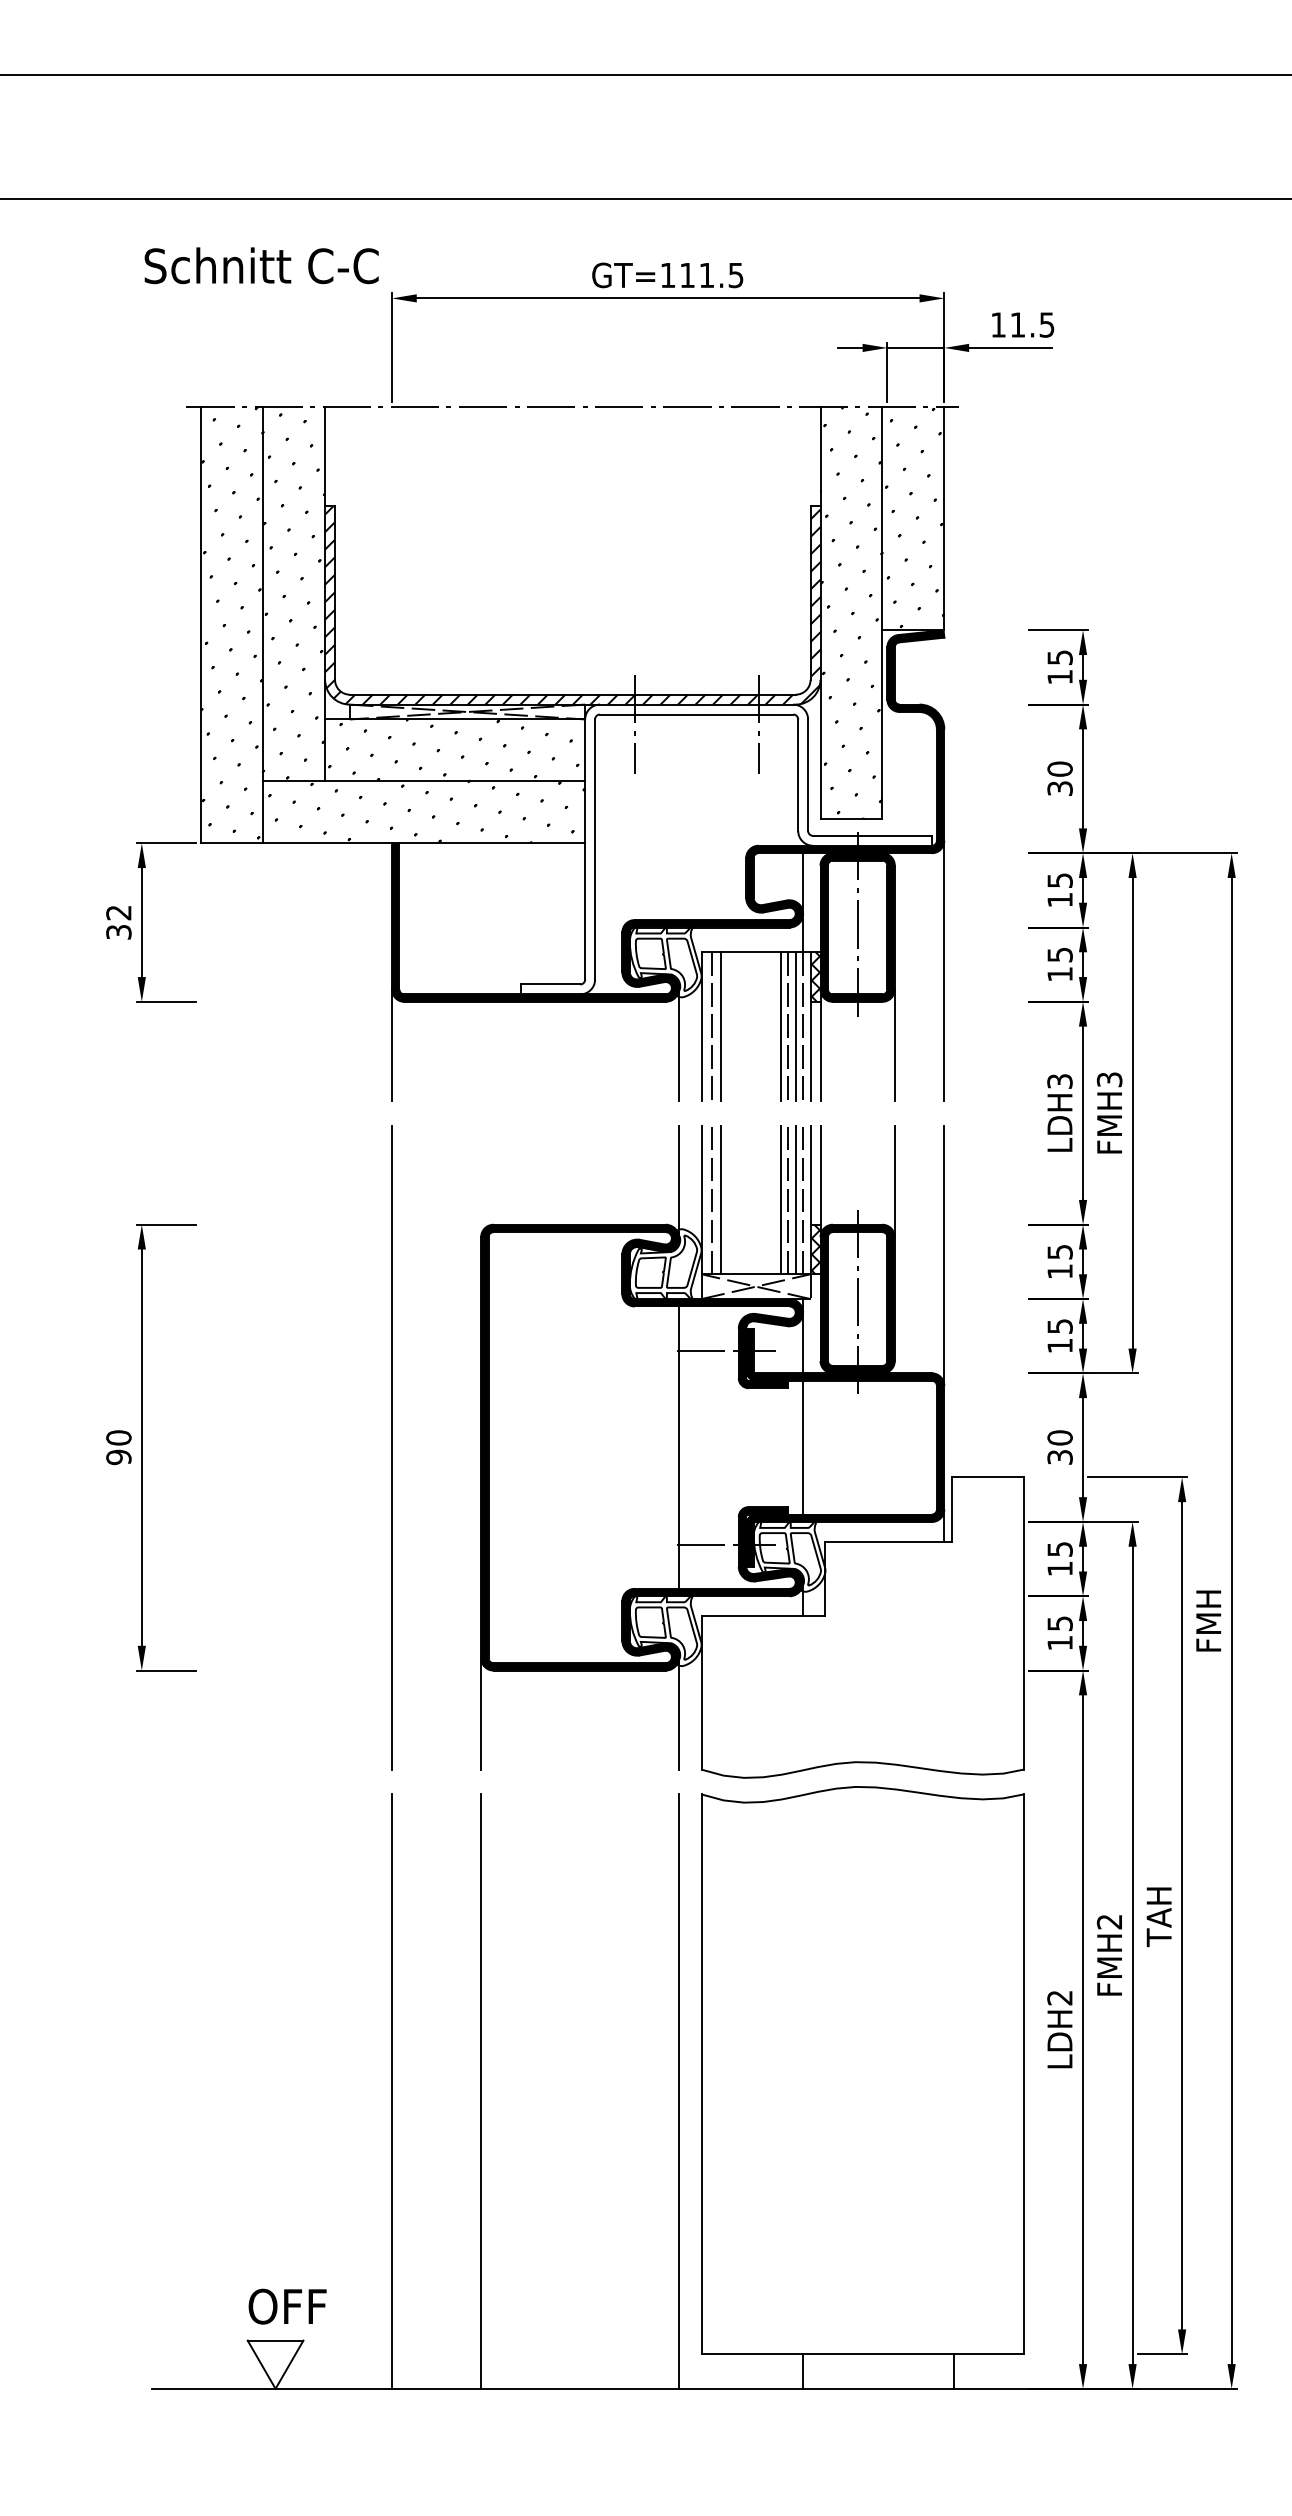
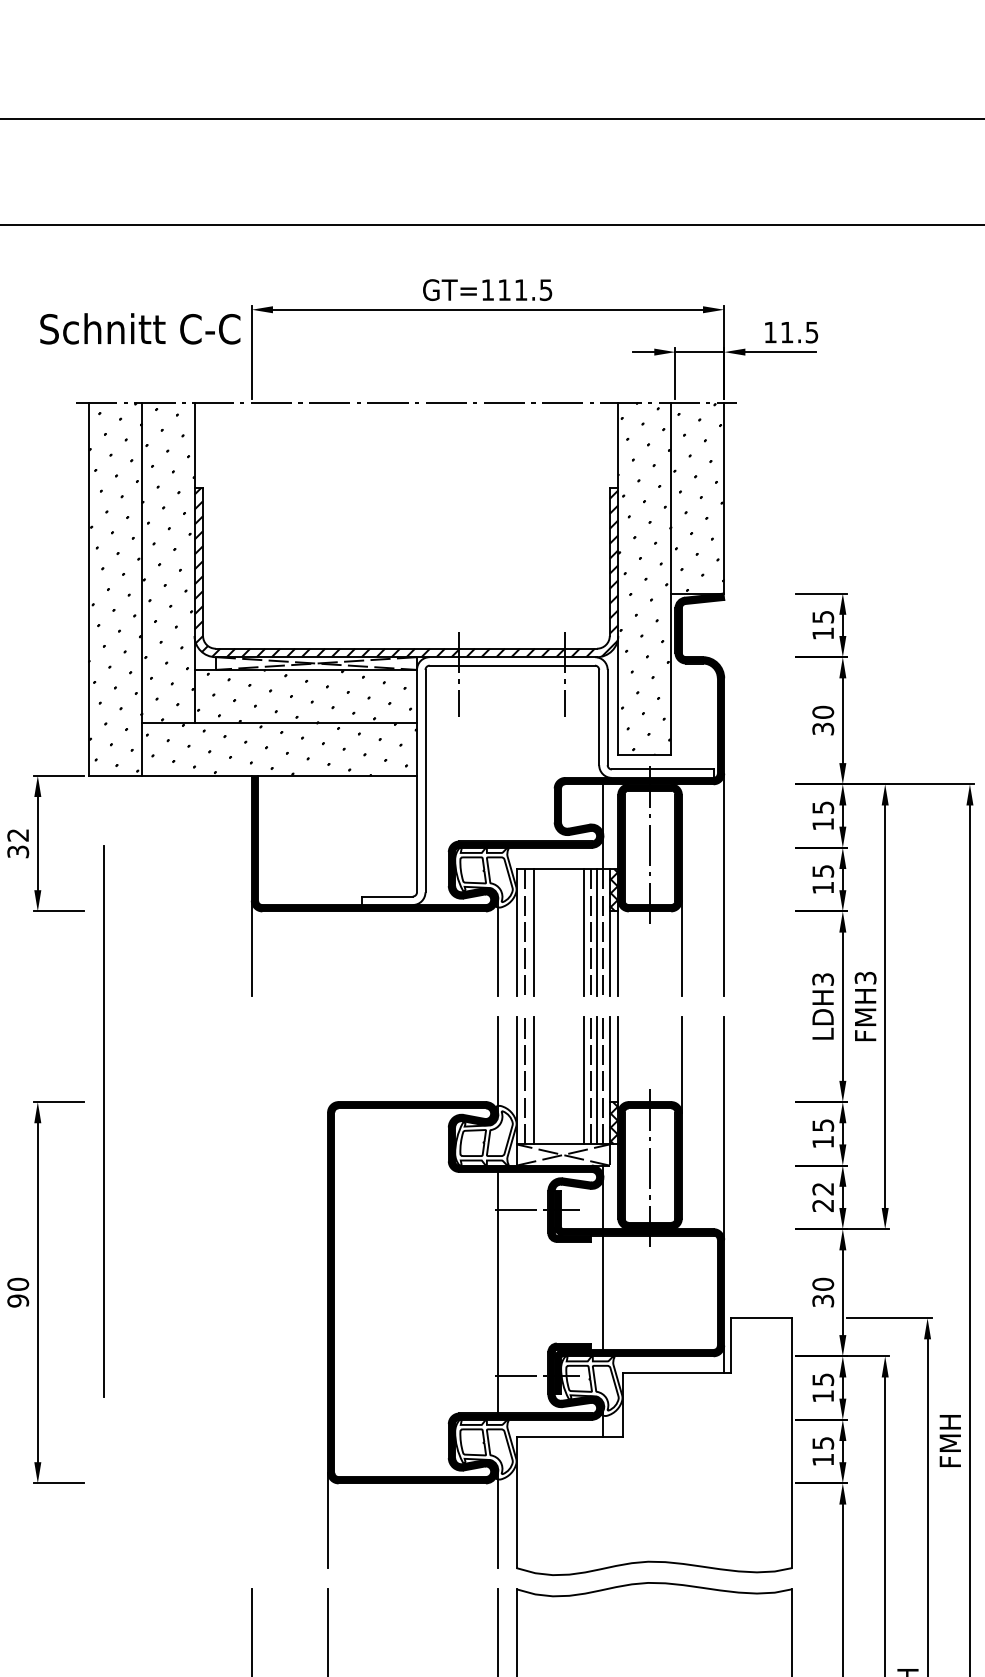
text: (261, 265) -> (140, 328), moved
text: (1059, 1336) -> (822, 1197), 15 -> 22
line: (391, 1447) -> (103, 1121), moved

